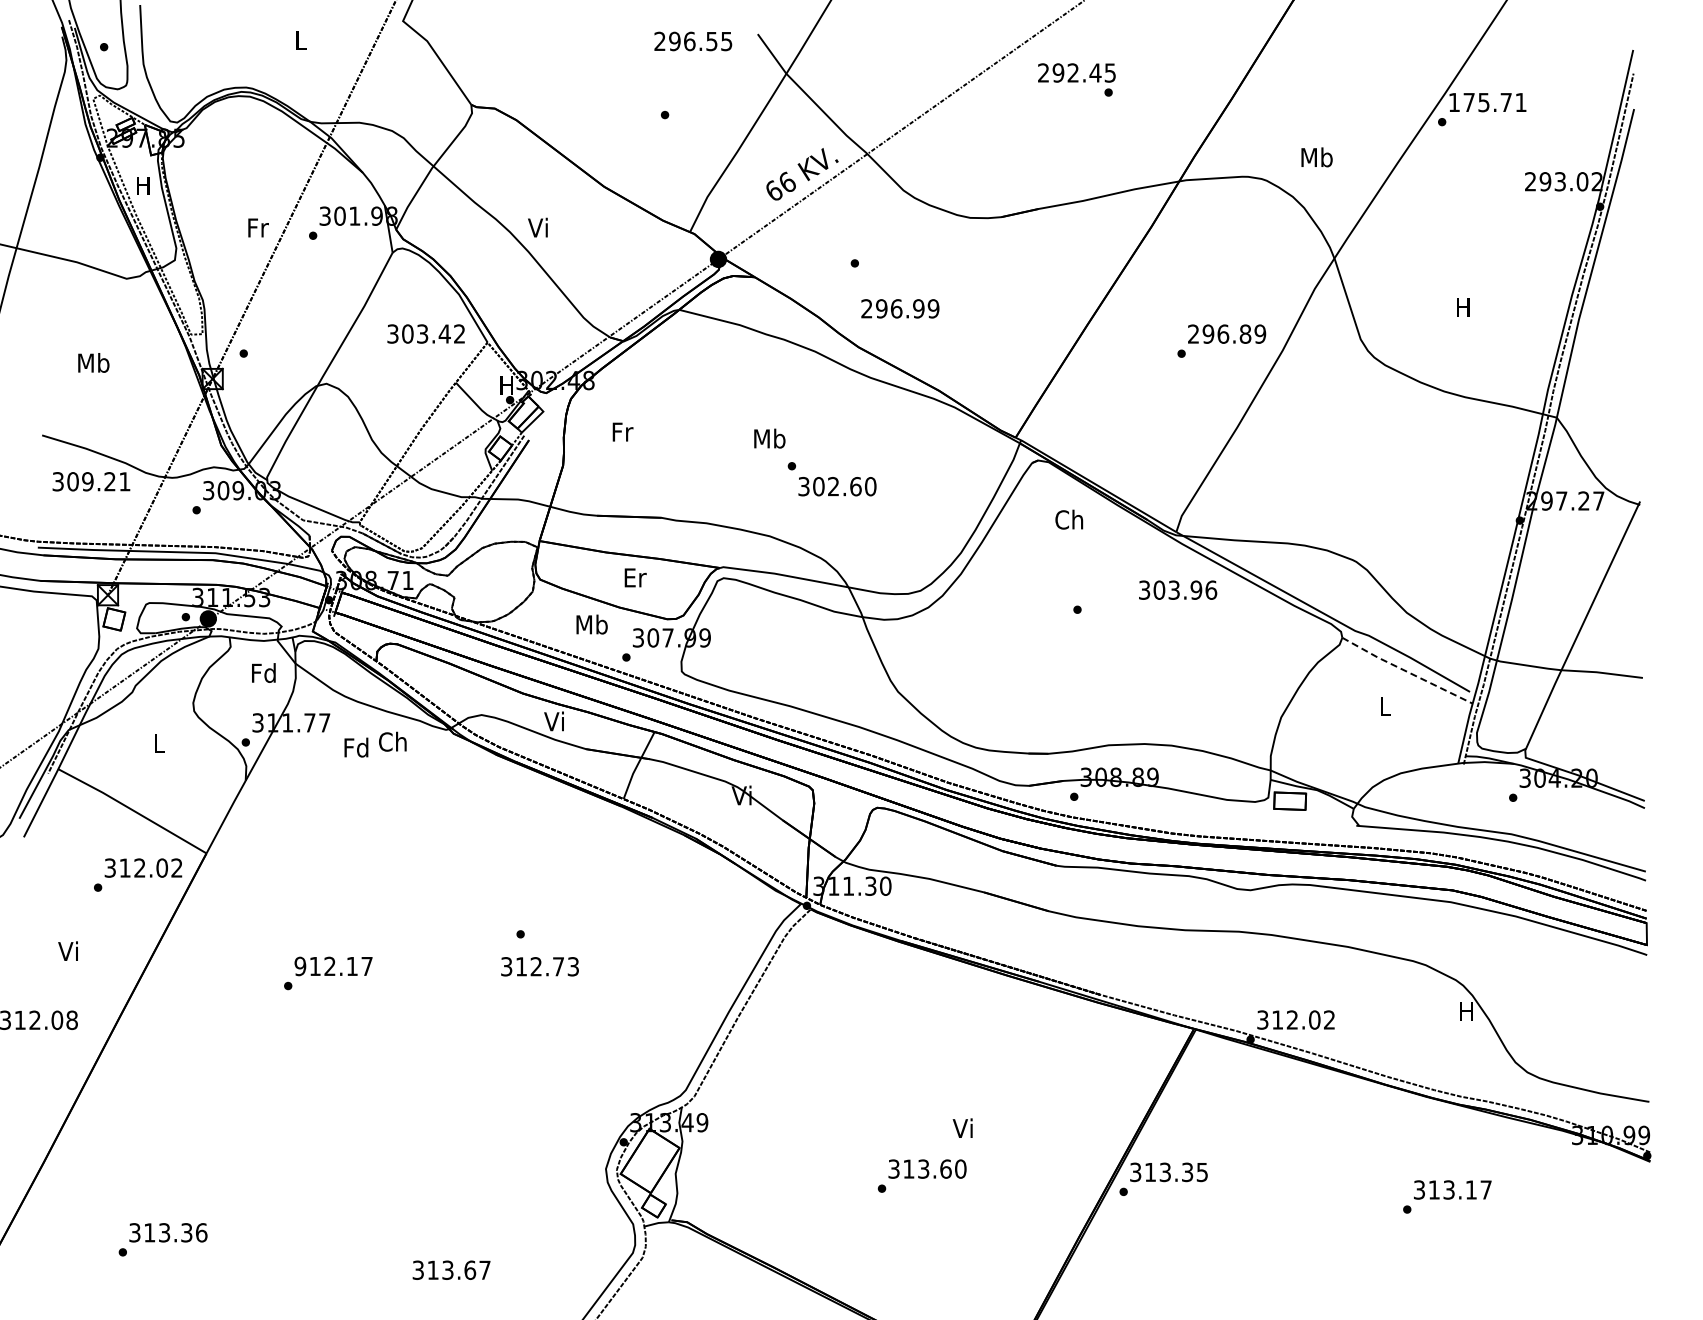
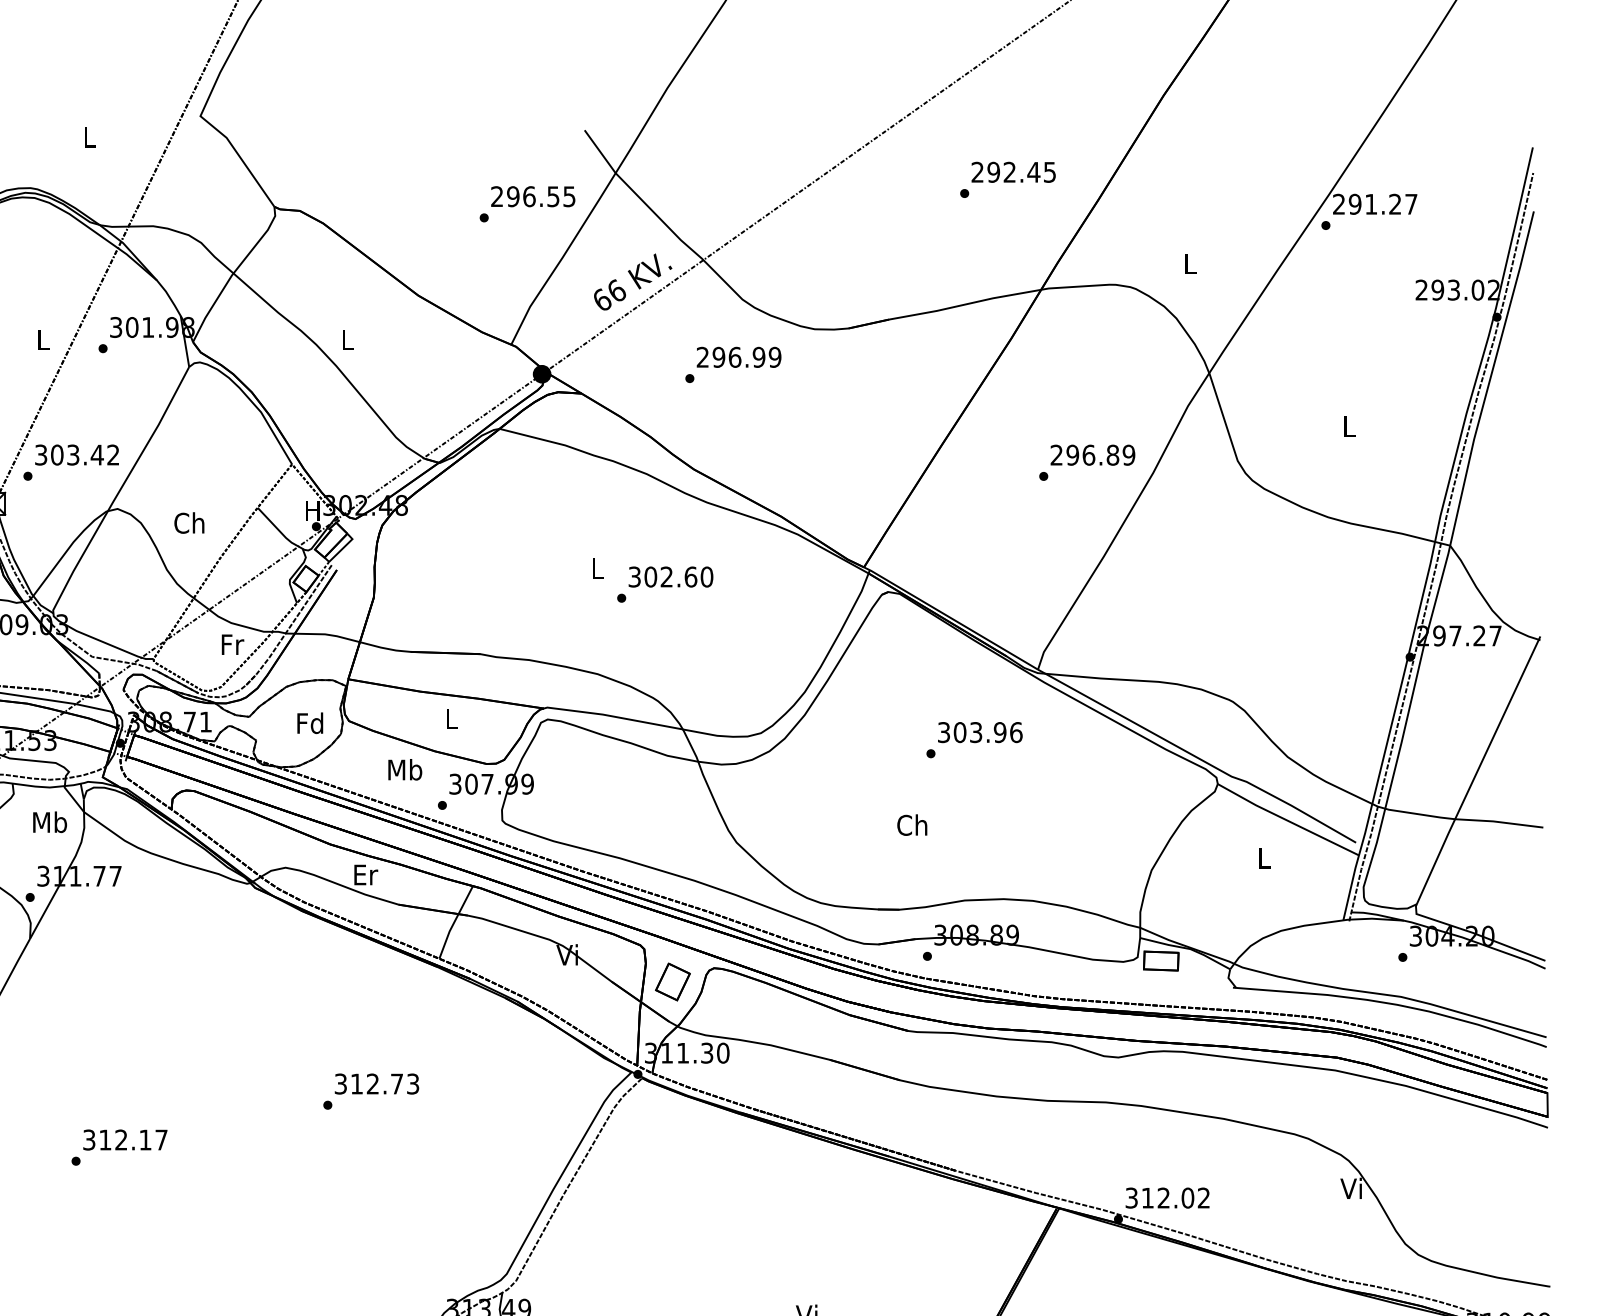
text: (693, 41) -> (533, 196), moved
text: (1076, 72) -> (1013, 171), moved
text: (1487, 102) -> (1375, 204), 175.71 -> 291.27
text: (1316, 157) -> (1189, 263), Mb -> L
text: (258, 227) -> (43, 339), Fr -> L
text: (537, 227) -> (346, 339), Vi -> L
text: (1463, 307) -> (1349, 426), H -> L
text: (900, 308) -> (739, 357), moved
text: (425, 333) -> (76, 454), moved
text: (622, 431) -> (232, 644), moved
text: (769, 438) -> (597, 568), Mb -> L
text: (837, 486) -> (671, 576), moved
text: (1069, 519) -> (912, 824), moved
text: (635, 577) -> (452, 718), Er -> L
text: (1178, 589) -> (980, 731), moved
line: (1406, 671) -> (1287, 820), dashed -> solid
text: (263, 672) -> (49, 821), Fd -> Mb
text: (555, 721) -> (365, 874), Vi -> Er
text: (392, 741) -> (189, 522), moved
text: (356, 747) -> (310, 723), moved
part: (838, 820) -> (672, 981), added
text: (300, 965) -> (89, 1139), 912.17 -> 312.17
text: (539, 966) -> (376, 1083), moved
text: (1465, 1010) -> (1351, 1187), H -> Vi

